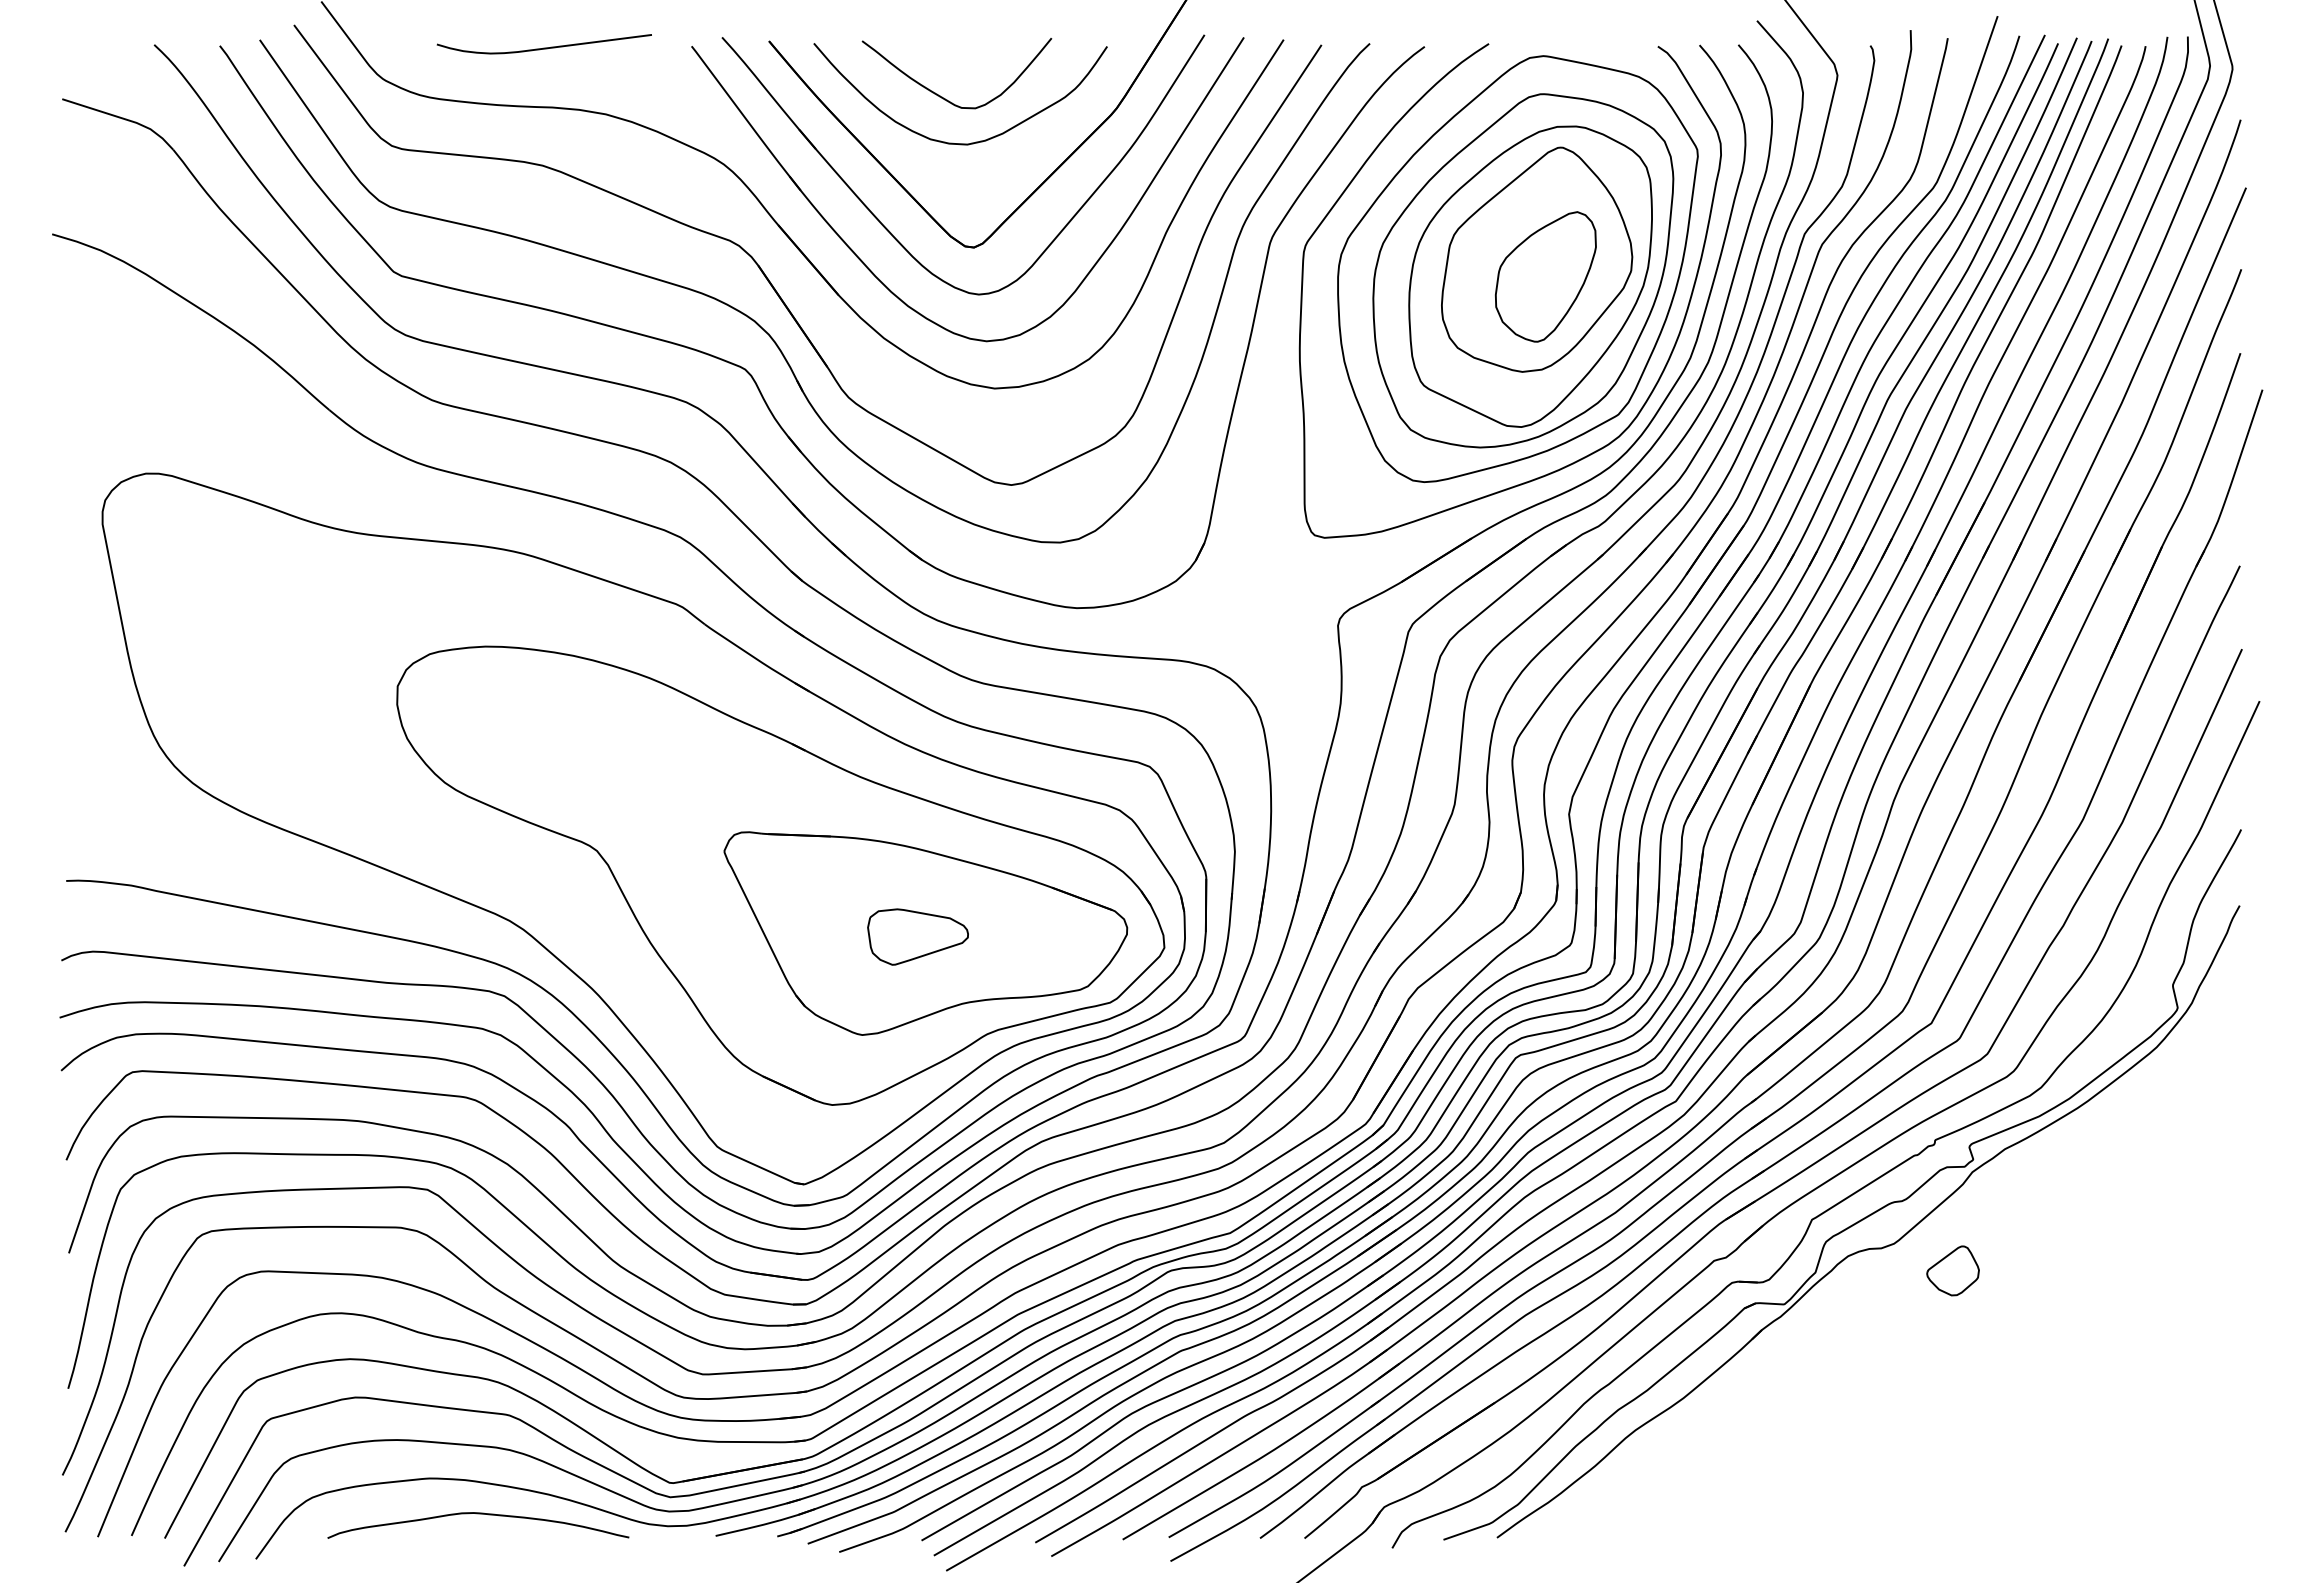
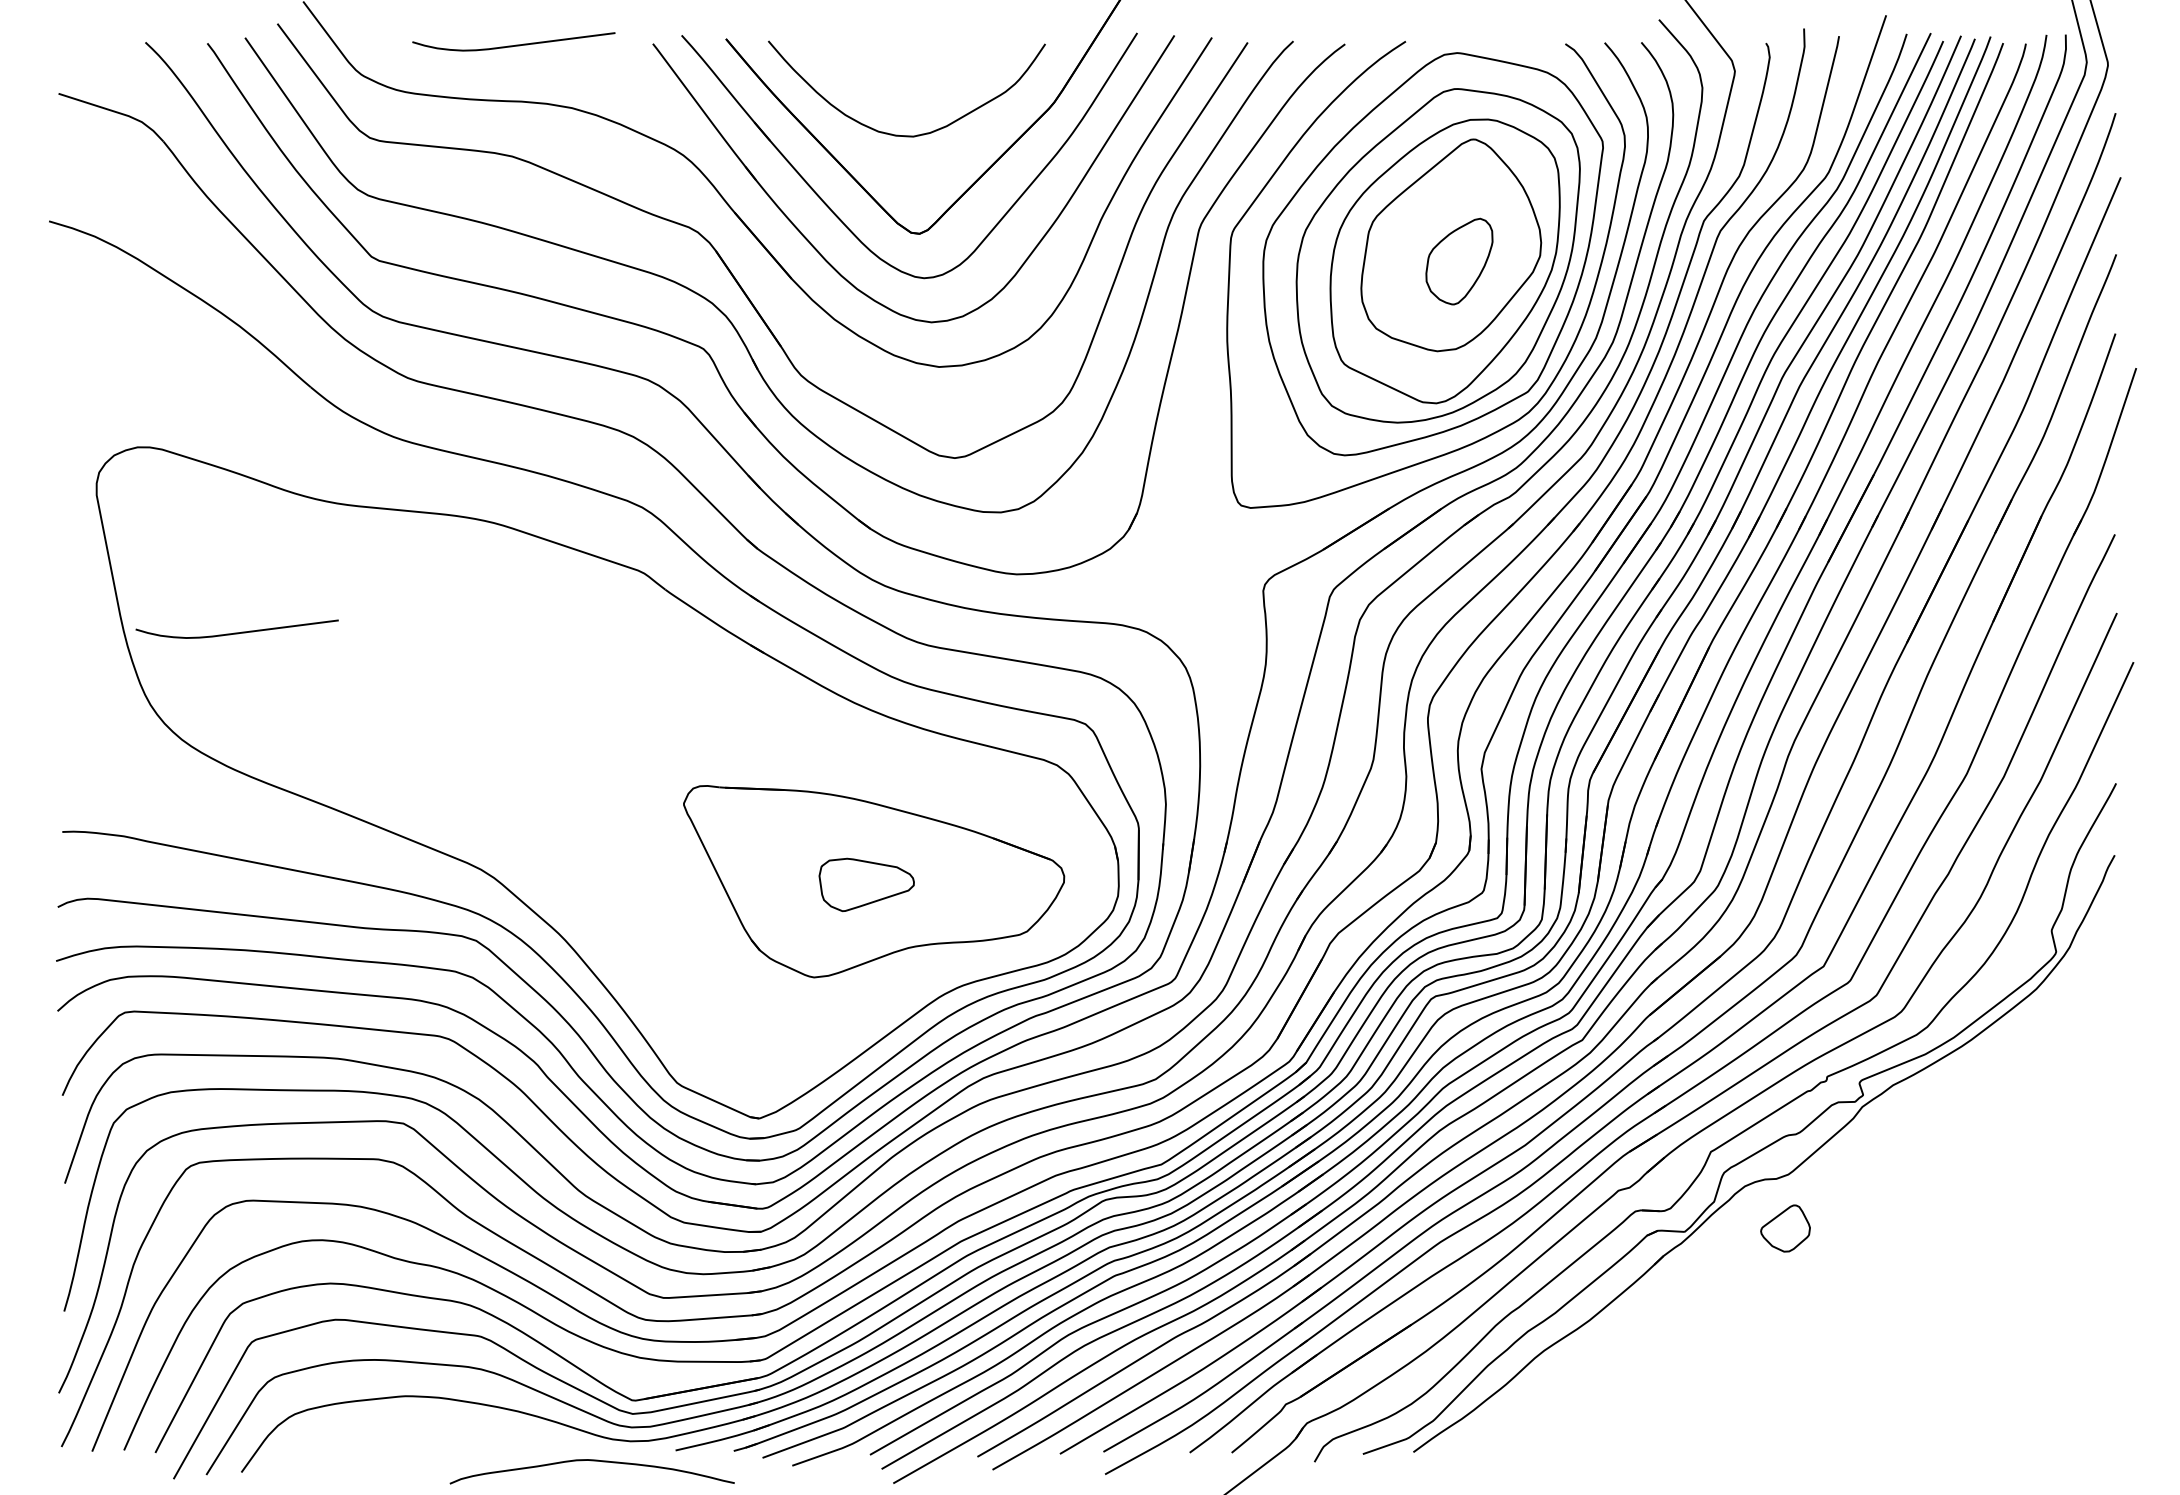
curve: (942, 96) -> (889, 91), removed
part: (1545, 276) -> (1459, 261), size x0.7
curve: (250, 669) -> (236, 632), added
part: (780, 875) -> (736, 826), removed
part: (1952, 1270) -> (1785, 1228), moved
curve: (478, 1514) -> (592, 1461), moved

